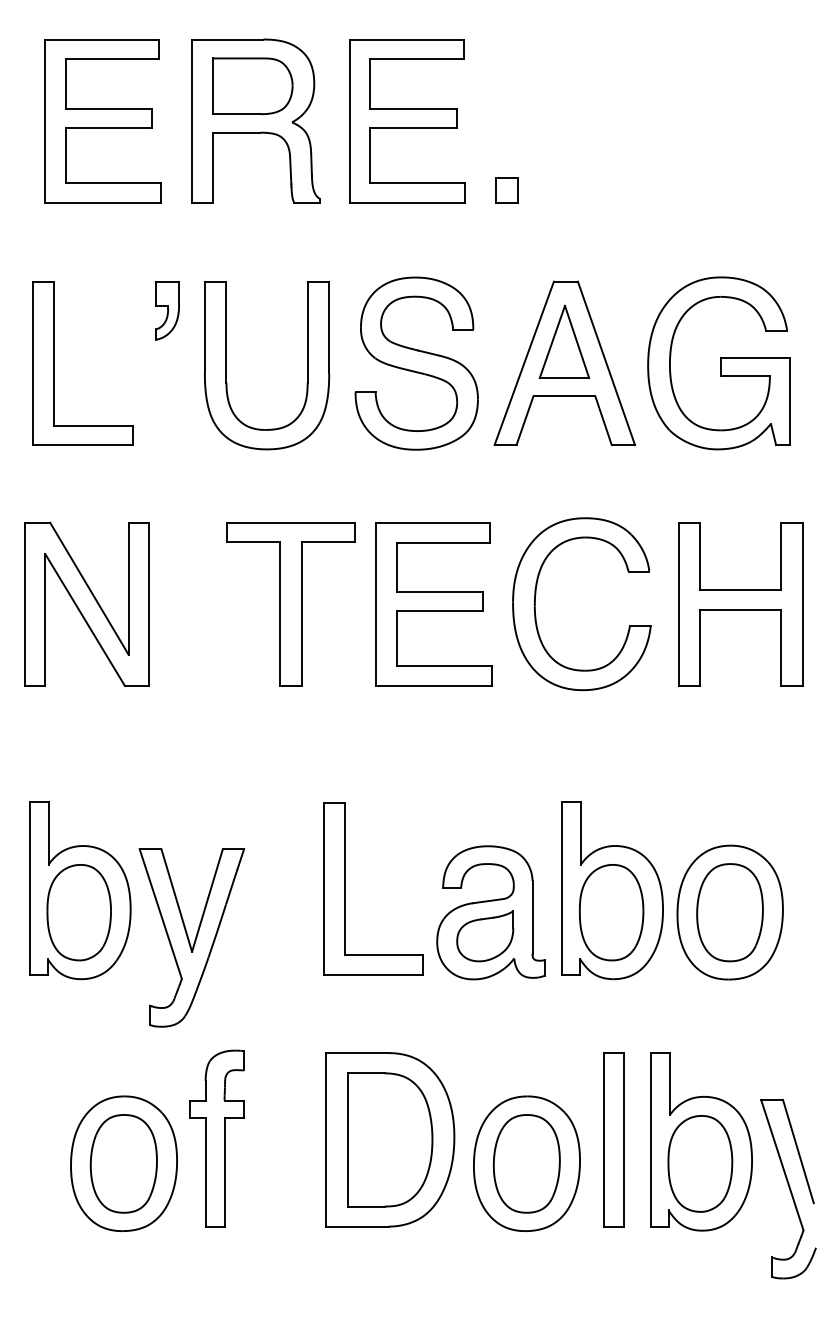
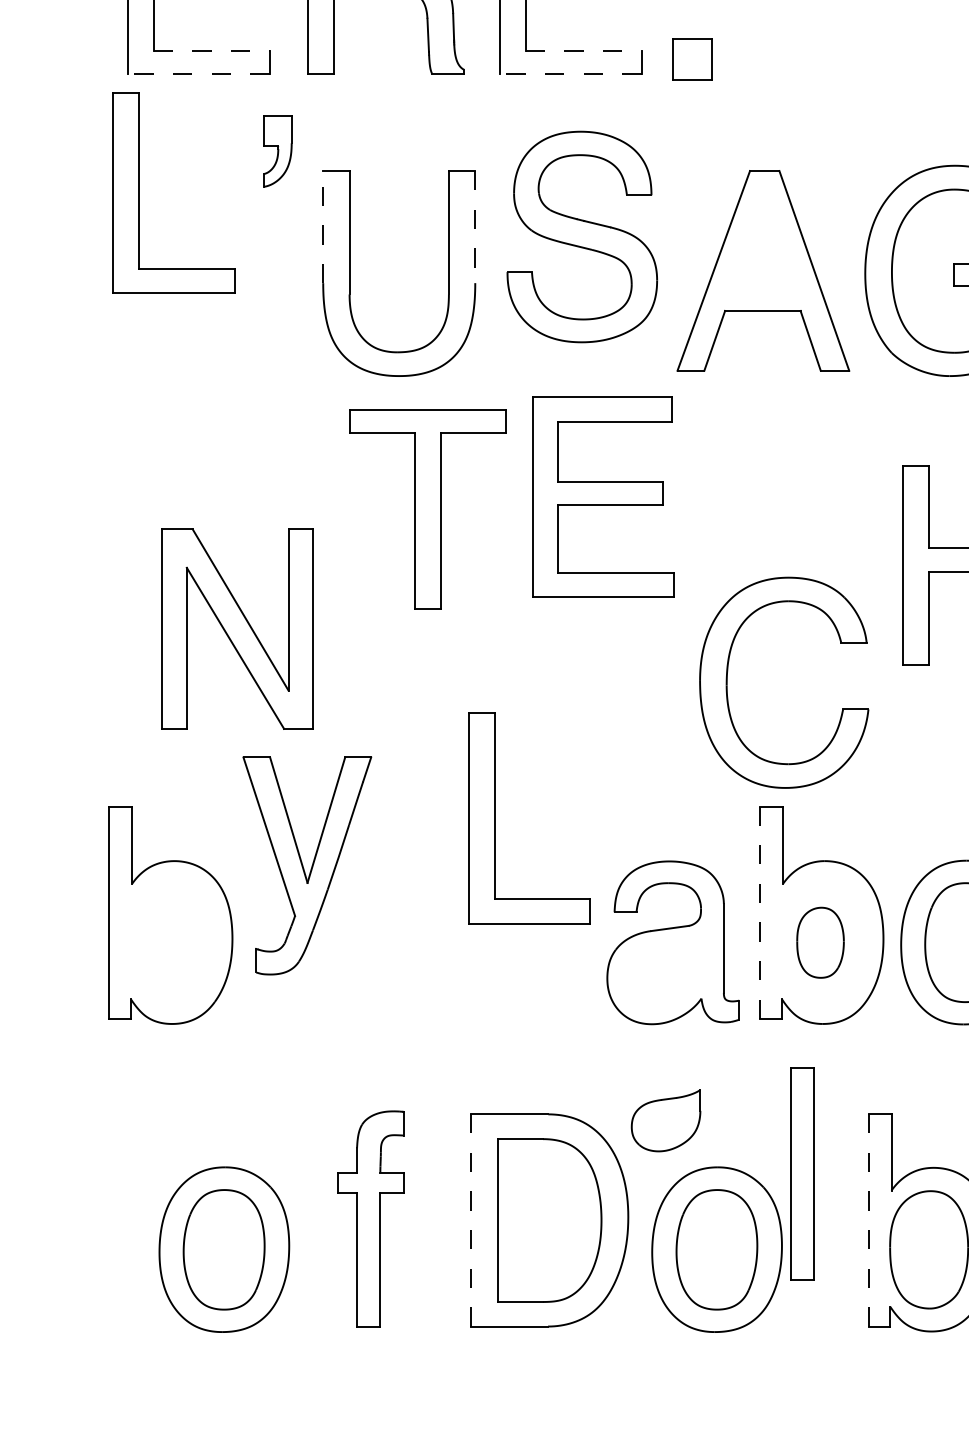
line: (114, 183) -> (212, 50), solid -> dashed
line: (418, 183) -> (584, 50), solid -> dashed
part: (506, 190) -> (692, 59), size x1.4
line: (103, 202) -> (199, 74), solid -> dashed
line: (407, 202) -> (570, 74), solid -> dashed
part: (167, 310) -> (277, 151), moved
line: (204, 327) -> (322, 227), solid -> dashed
line: (329, 327) -> (475, 227), solid -> dashed
part: (564, 341) -> (762, 244), removed
part: (54, 363) -> (139, 192), moved
part: (416, 363) -> (582, 236), moved
part: (536, 595) -> (728, 672), moved
part: (86, 603) -> (237, 628), moved
part: (290, 604) -> (427, 509), moved
part: (433, 604) -> (602, 497), moved
part: (345, 888) -> (495, 817), moved
line: (562, 888) -> (760, 913), solid -> dashed
part: (78, 912) -> (168, 942), removed
part: (611, 912) -> (820, 942), size x0.6
part: (485, 936) -> (666, 1120), moved
part: (191, 937) -> (306, 865), moved
part: (216, 1138) -> (370, 1218), moved
line: (326, 1139) -> (471, 1220), solid -> dashed
part: (613, 1139) -> (802, 1173), moved
line: (650, 1139) -> (868, 1220), solid -> dashed

